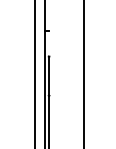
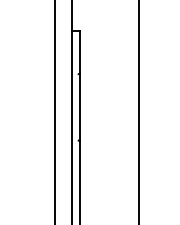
line: (49, 43) -> (79, 52), added

